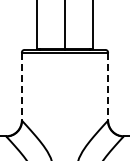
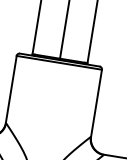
line: (21, 86) -> (11, 89), dashed -> solid
line: (108, 86) -> (96, 103), dashed -> solid

